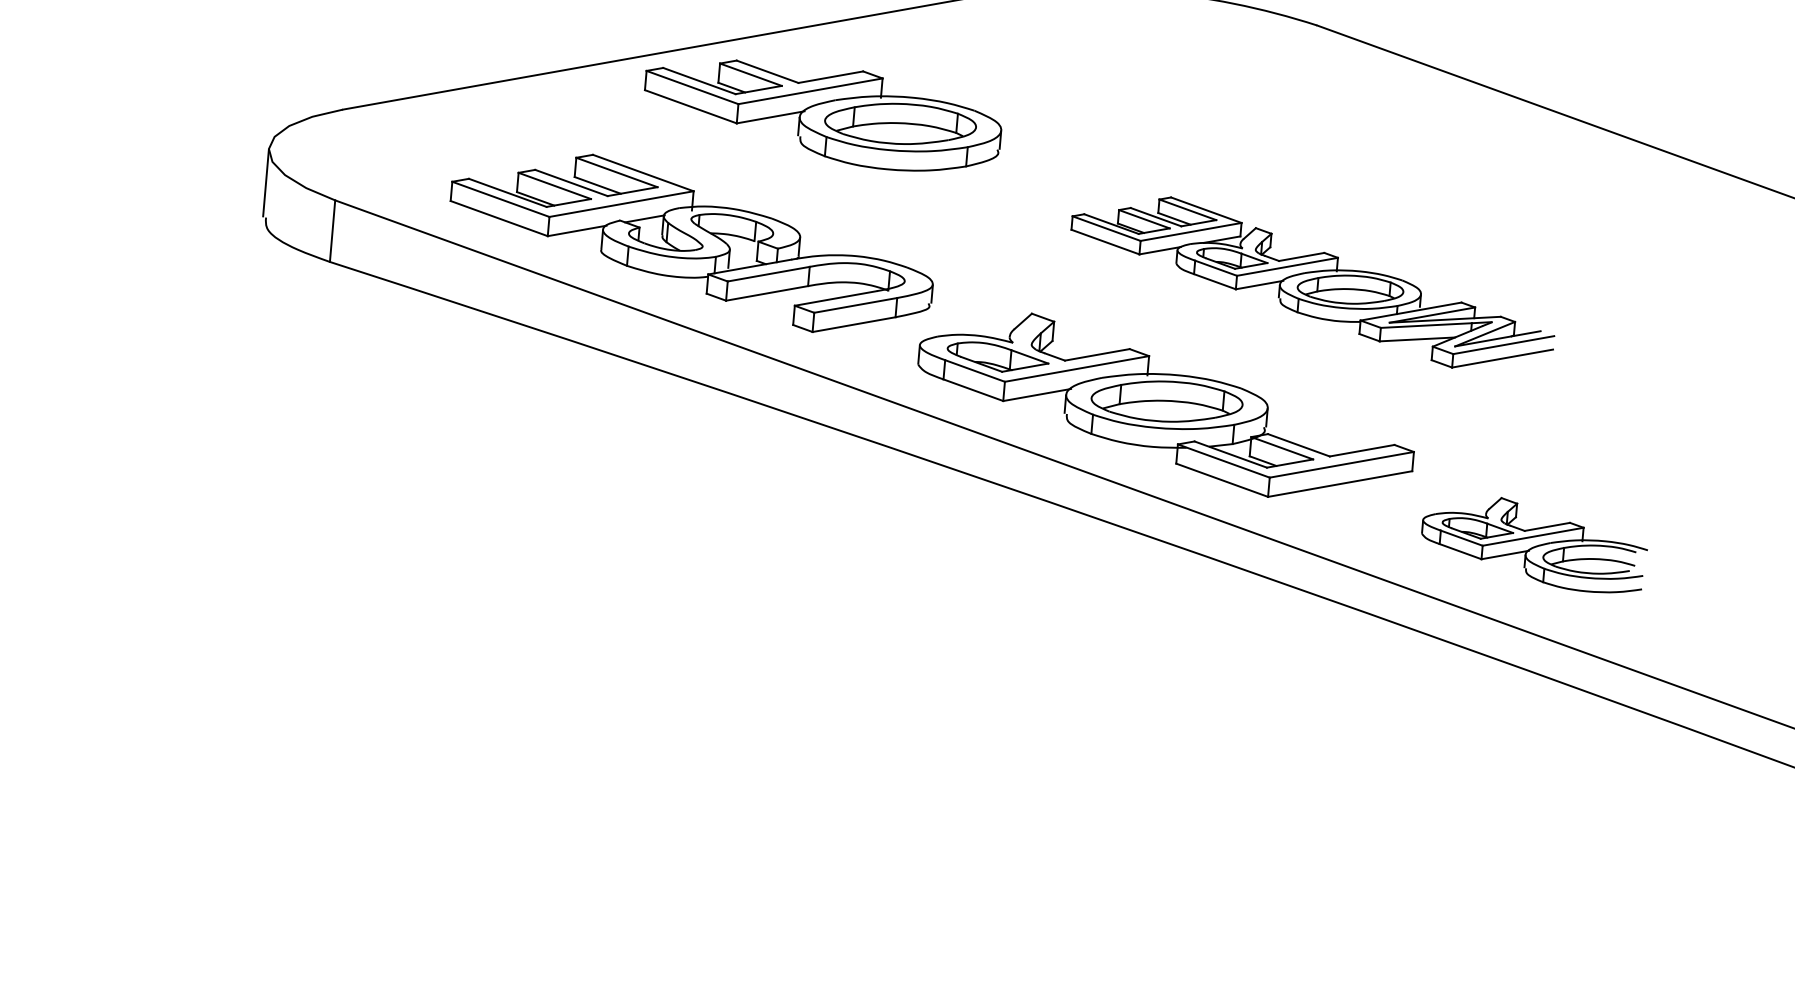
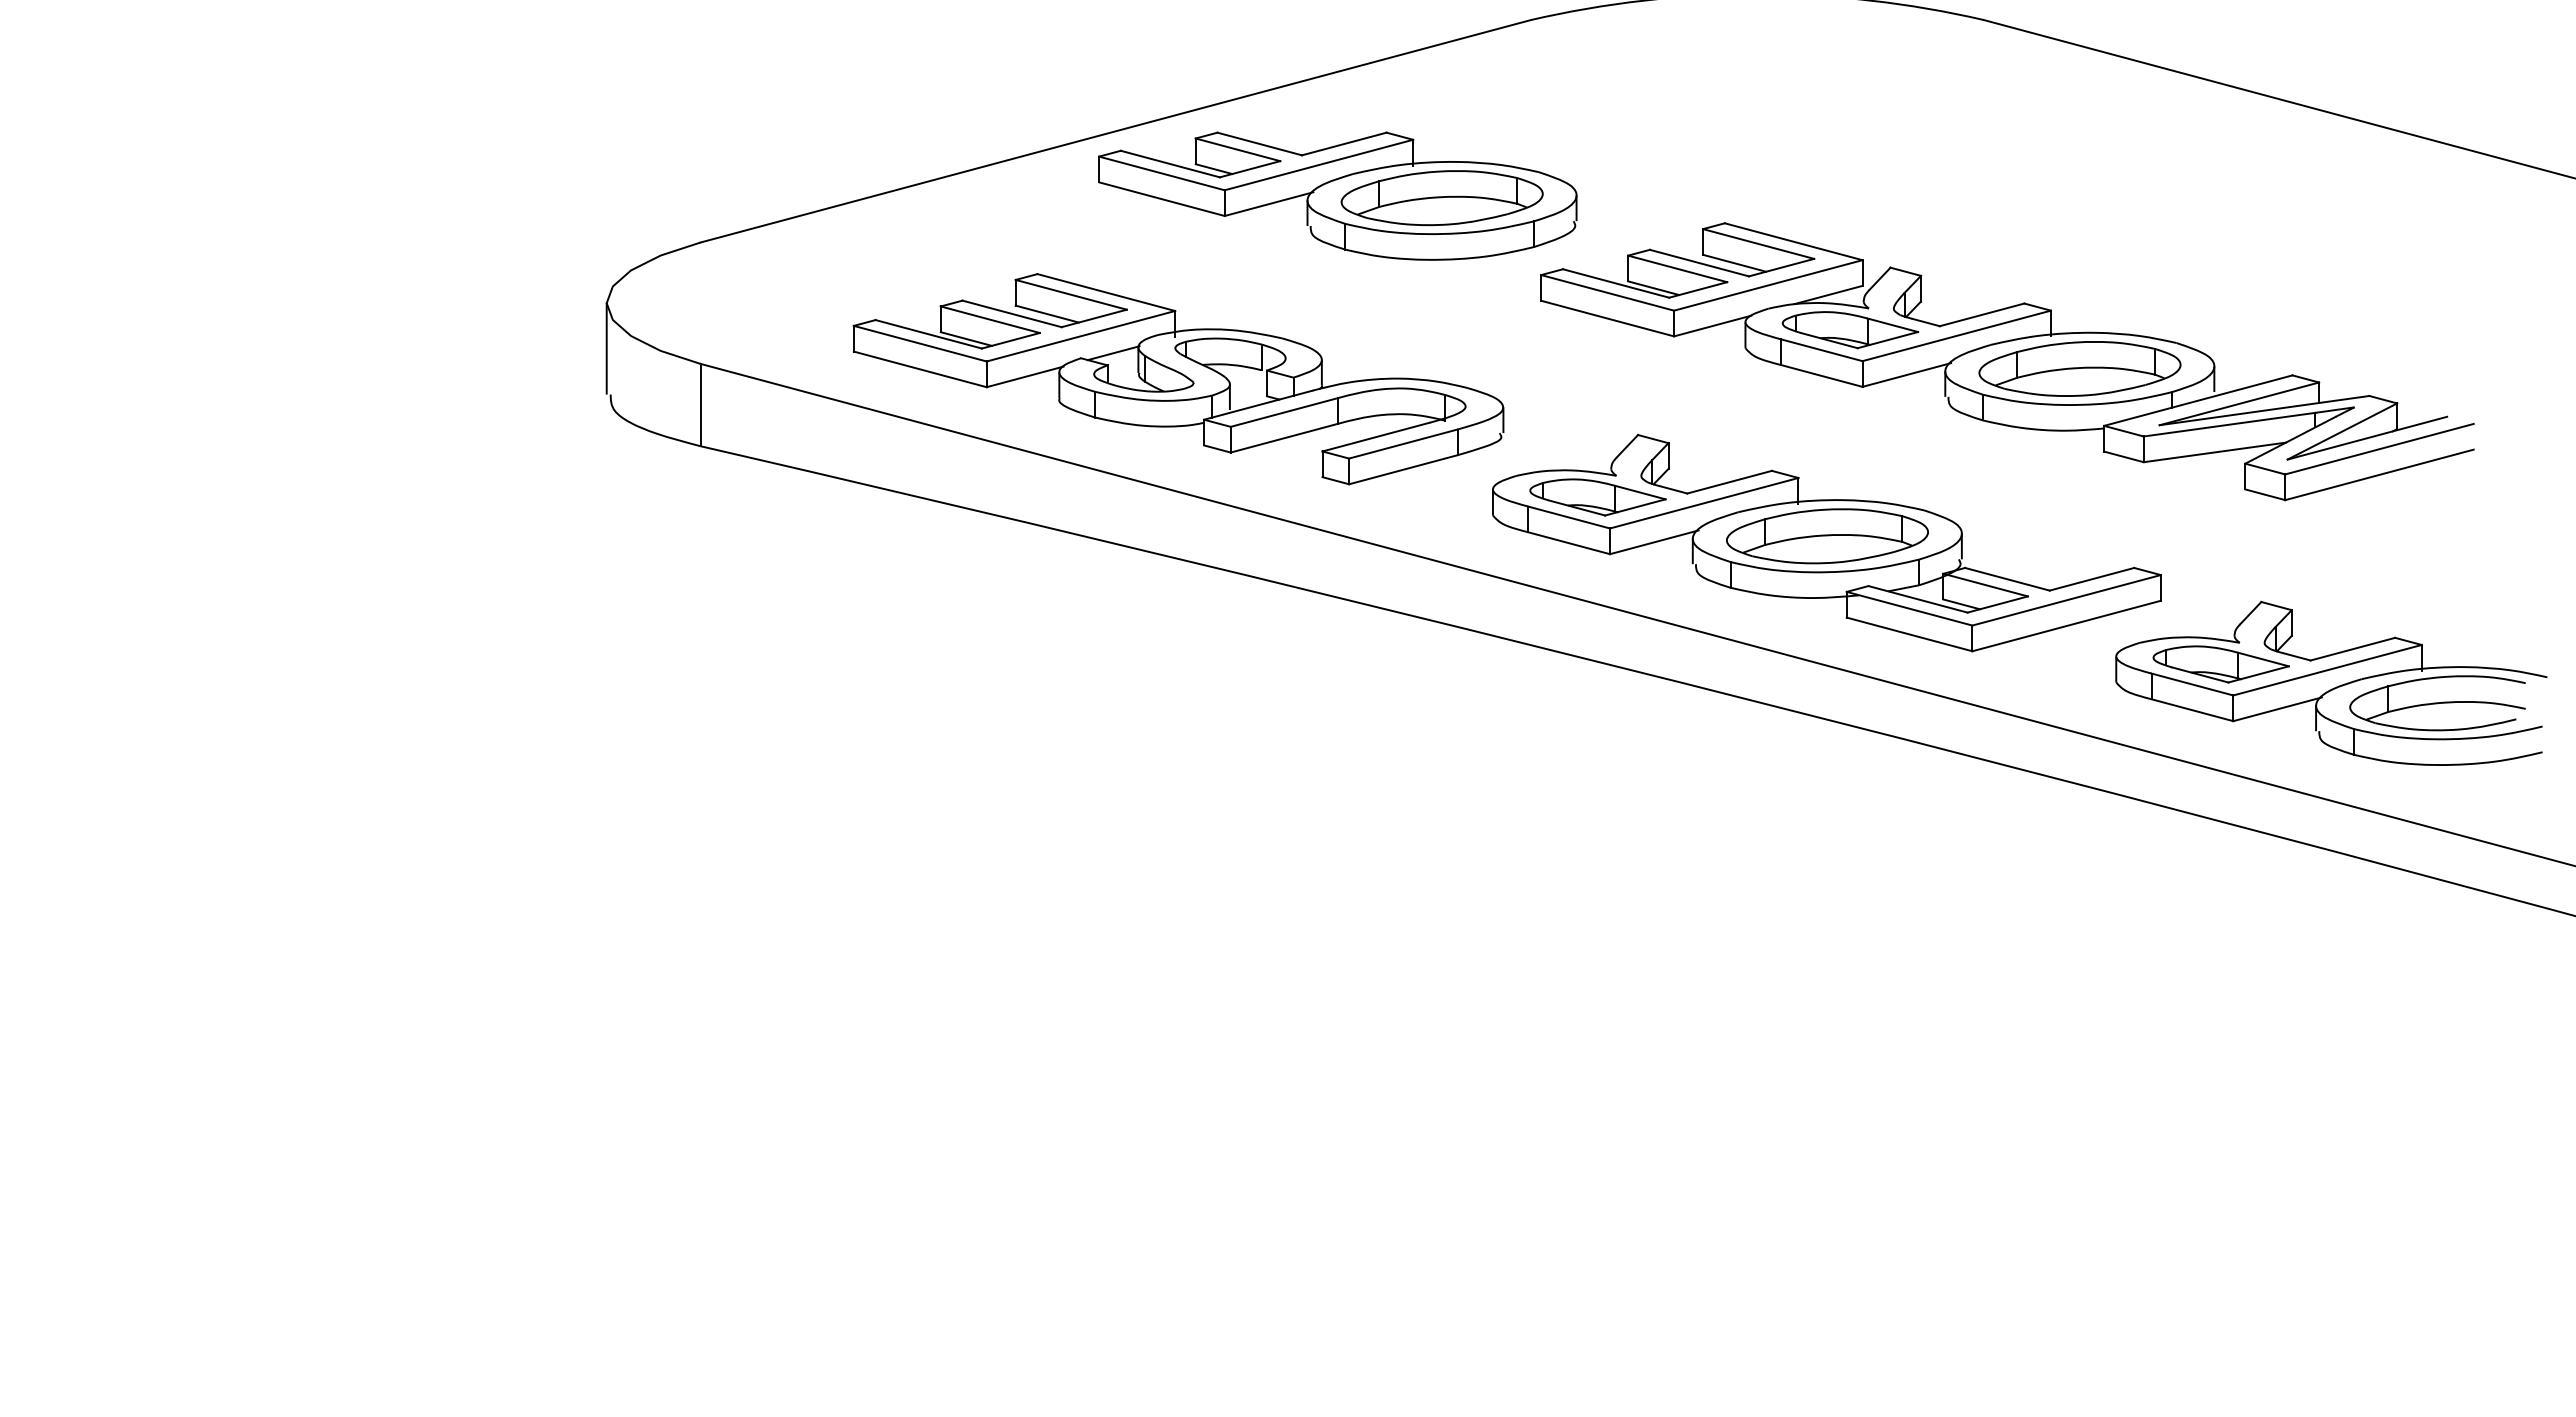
part: (1312, 282) -> (2007, 361), size x1.43
part: (1534, 543) -> (2331, 682), size x1.43

